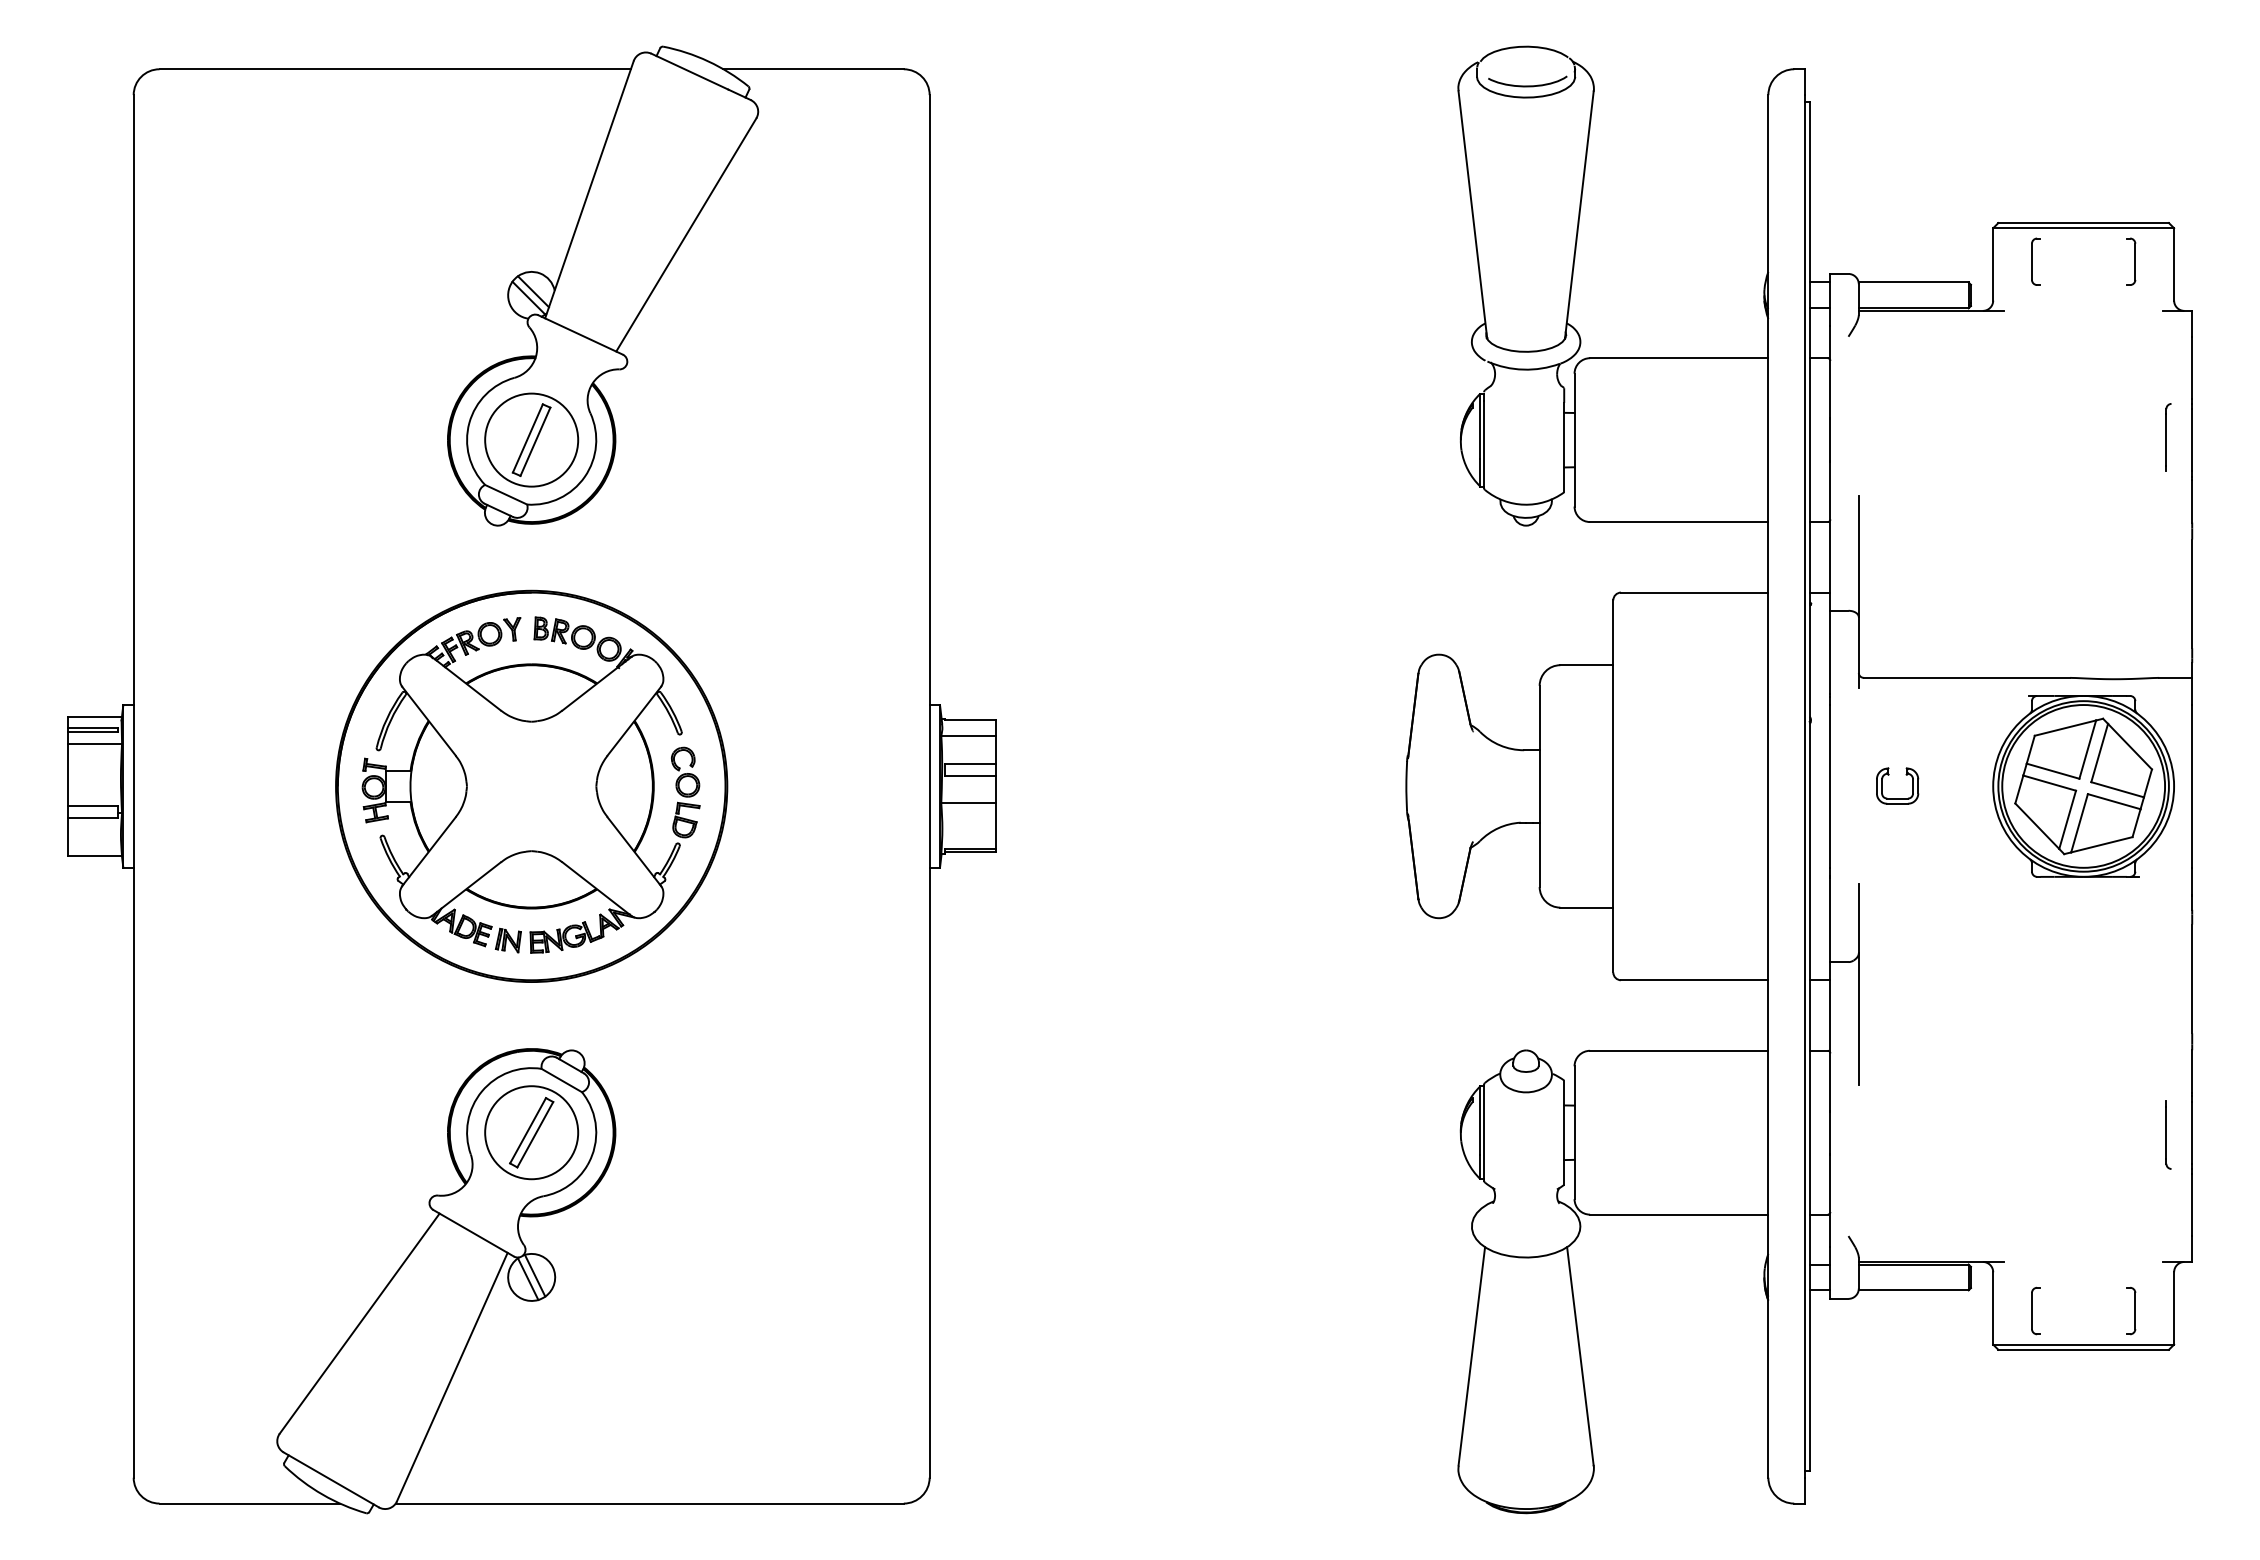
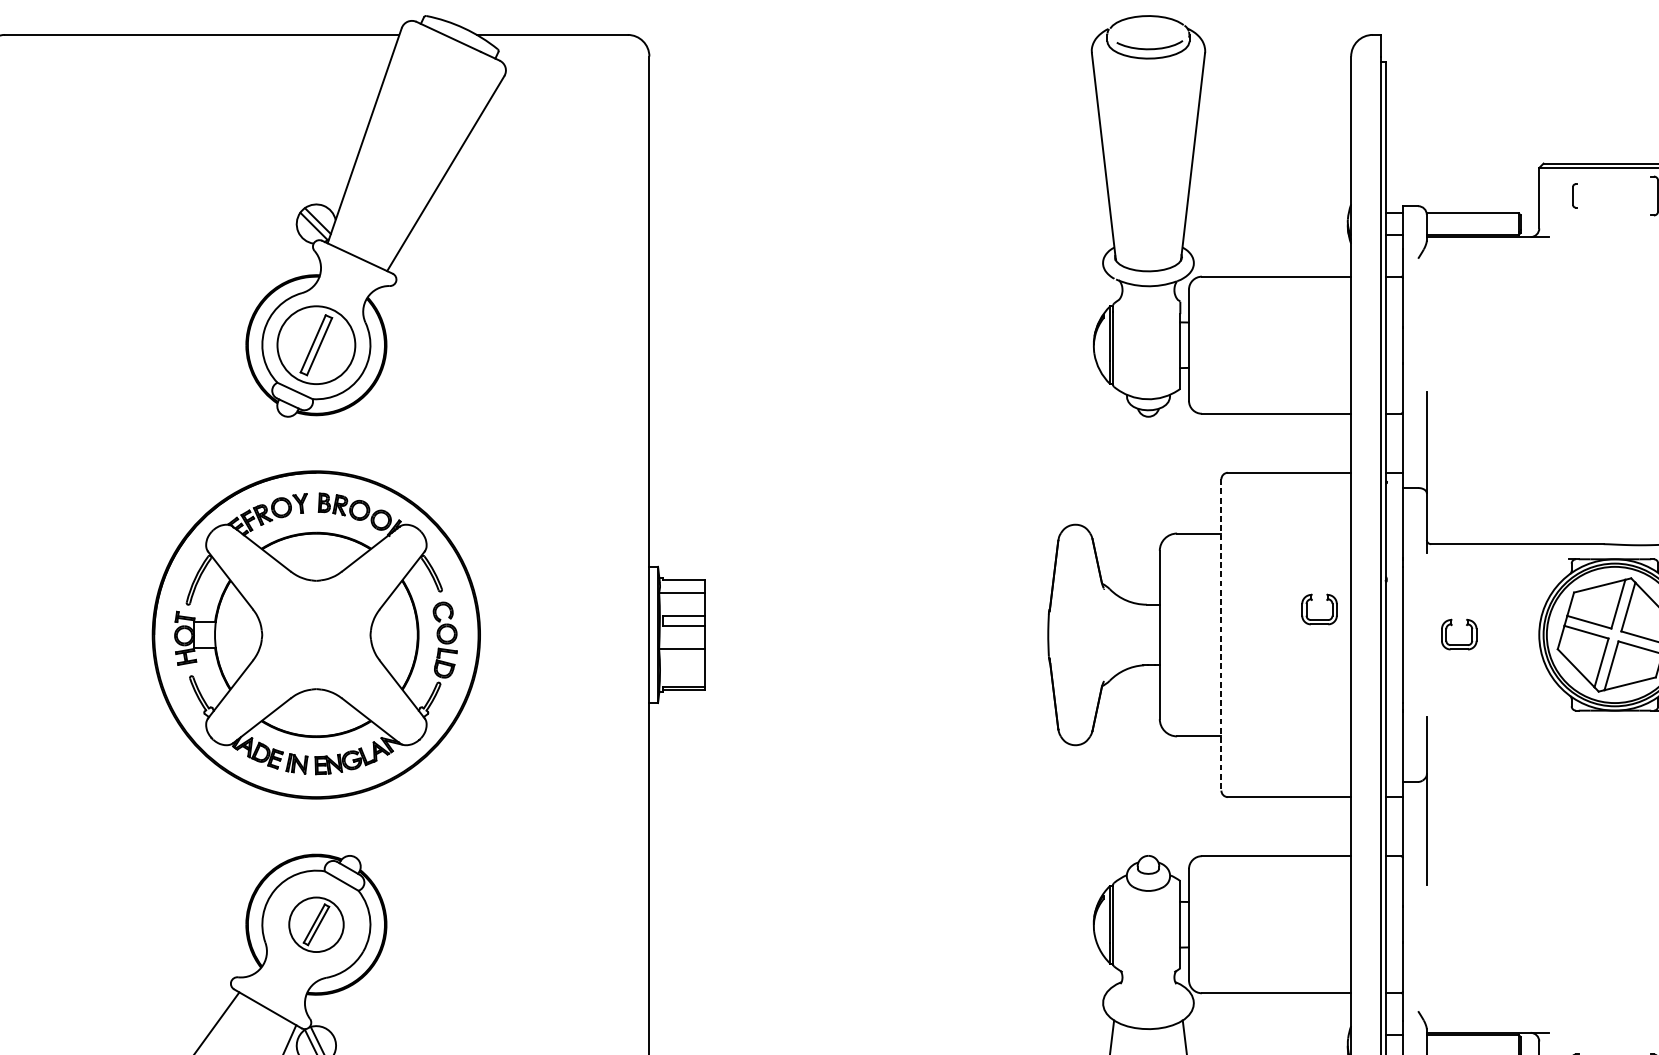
part: (2035, 261) -> (1574, 195), size x0.6
part: (1722, 745) -> (1312, 600), added
line: (1613, 786) -> (1221, 635), solid -> dashed
part: (531, 1132) -> (316, 924), size x0.7

